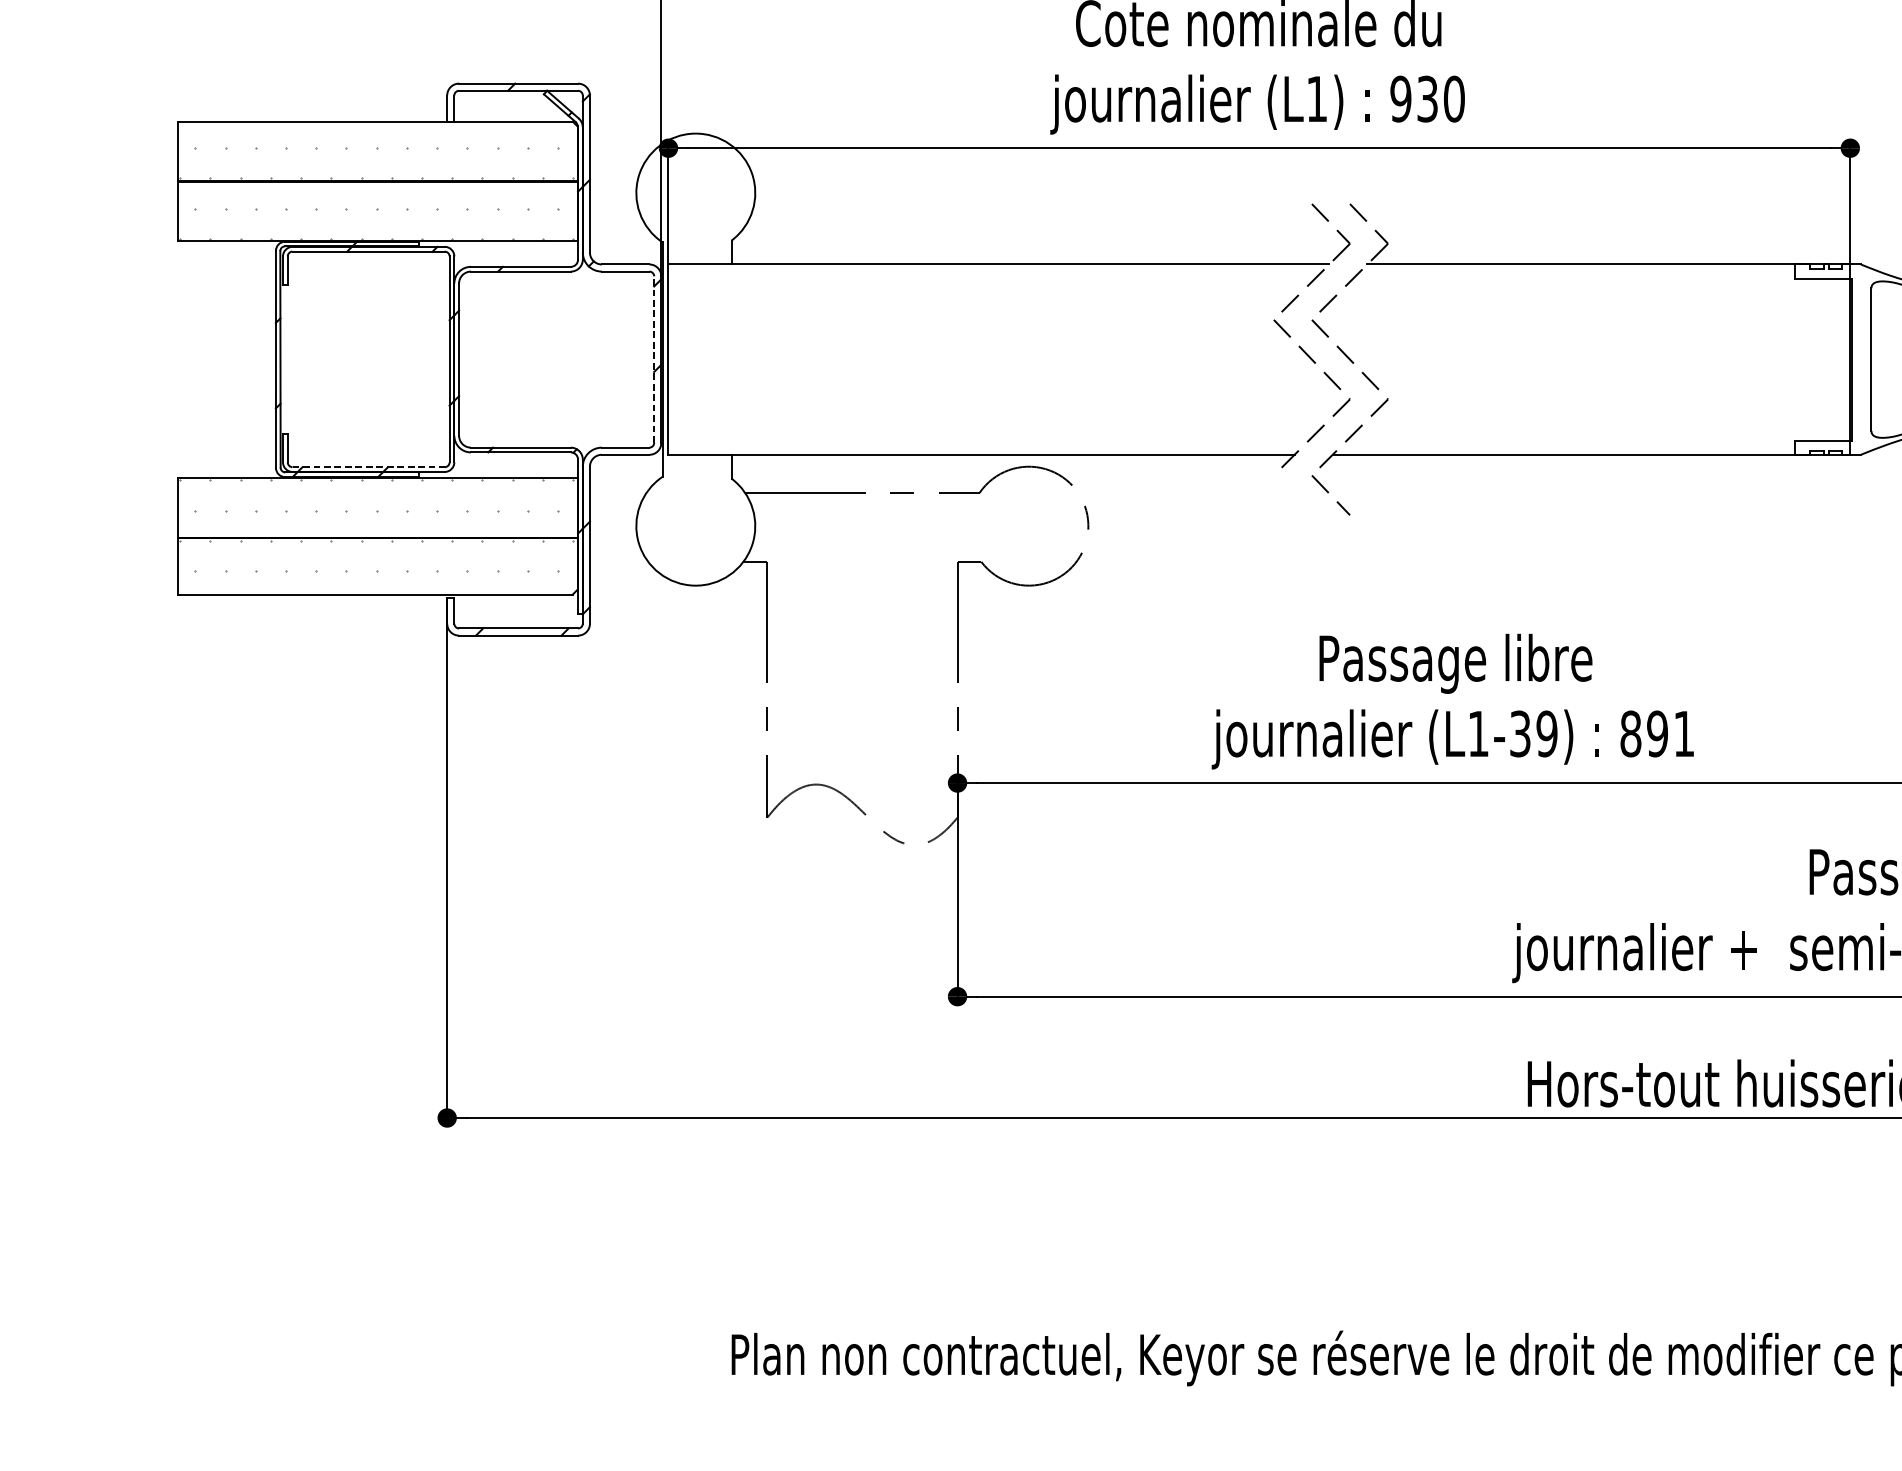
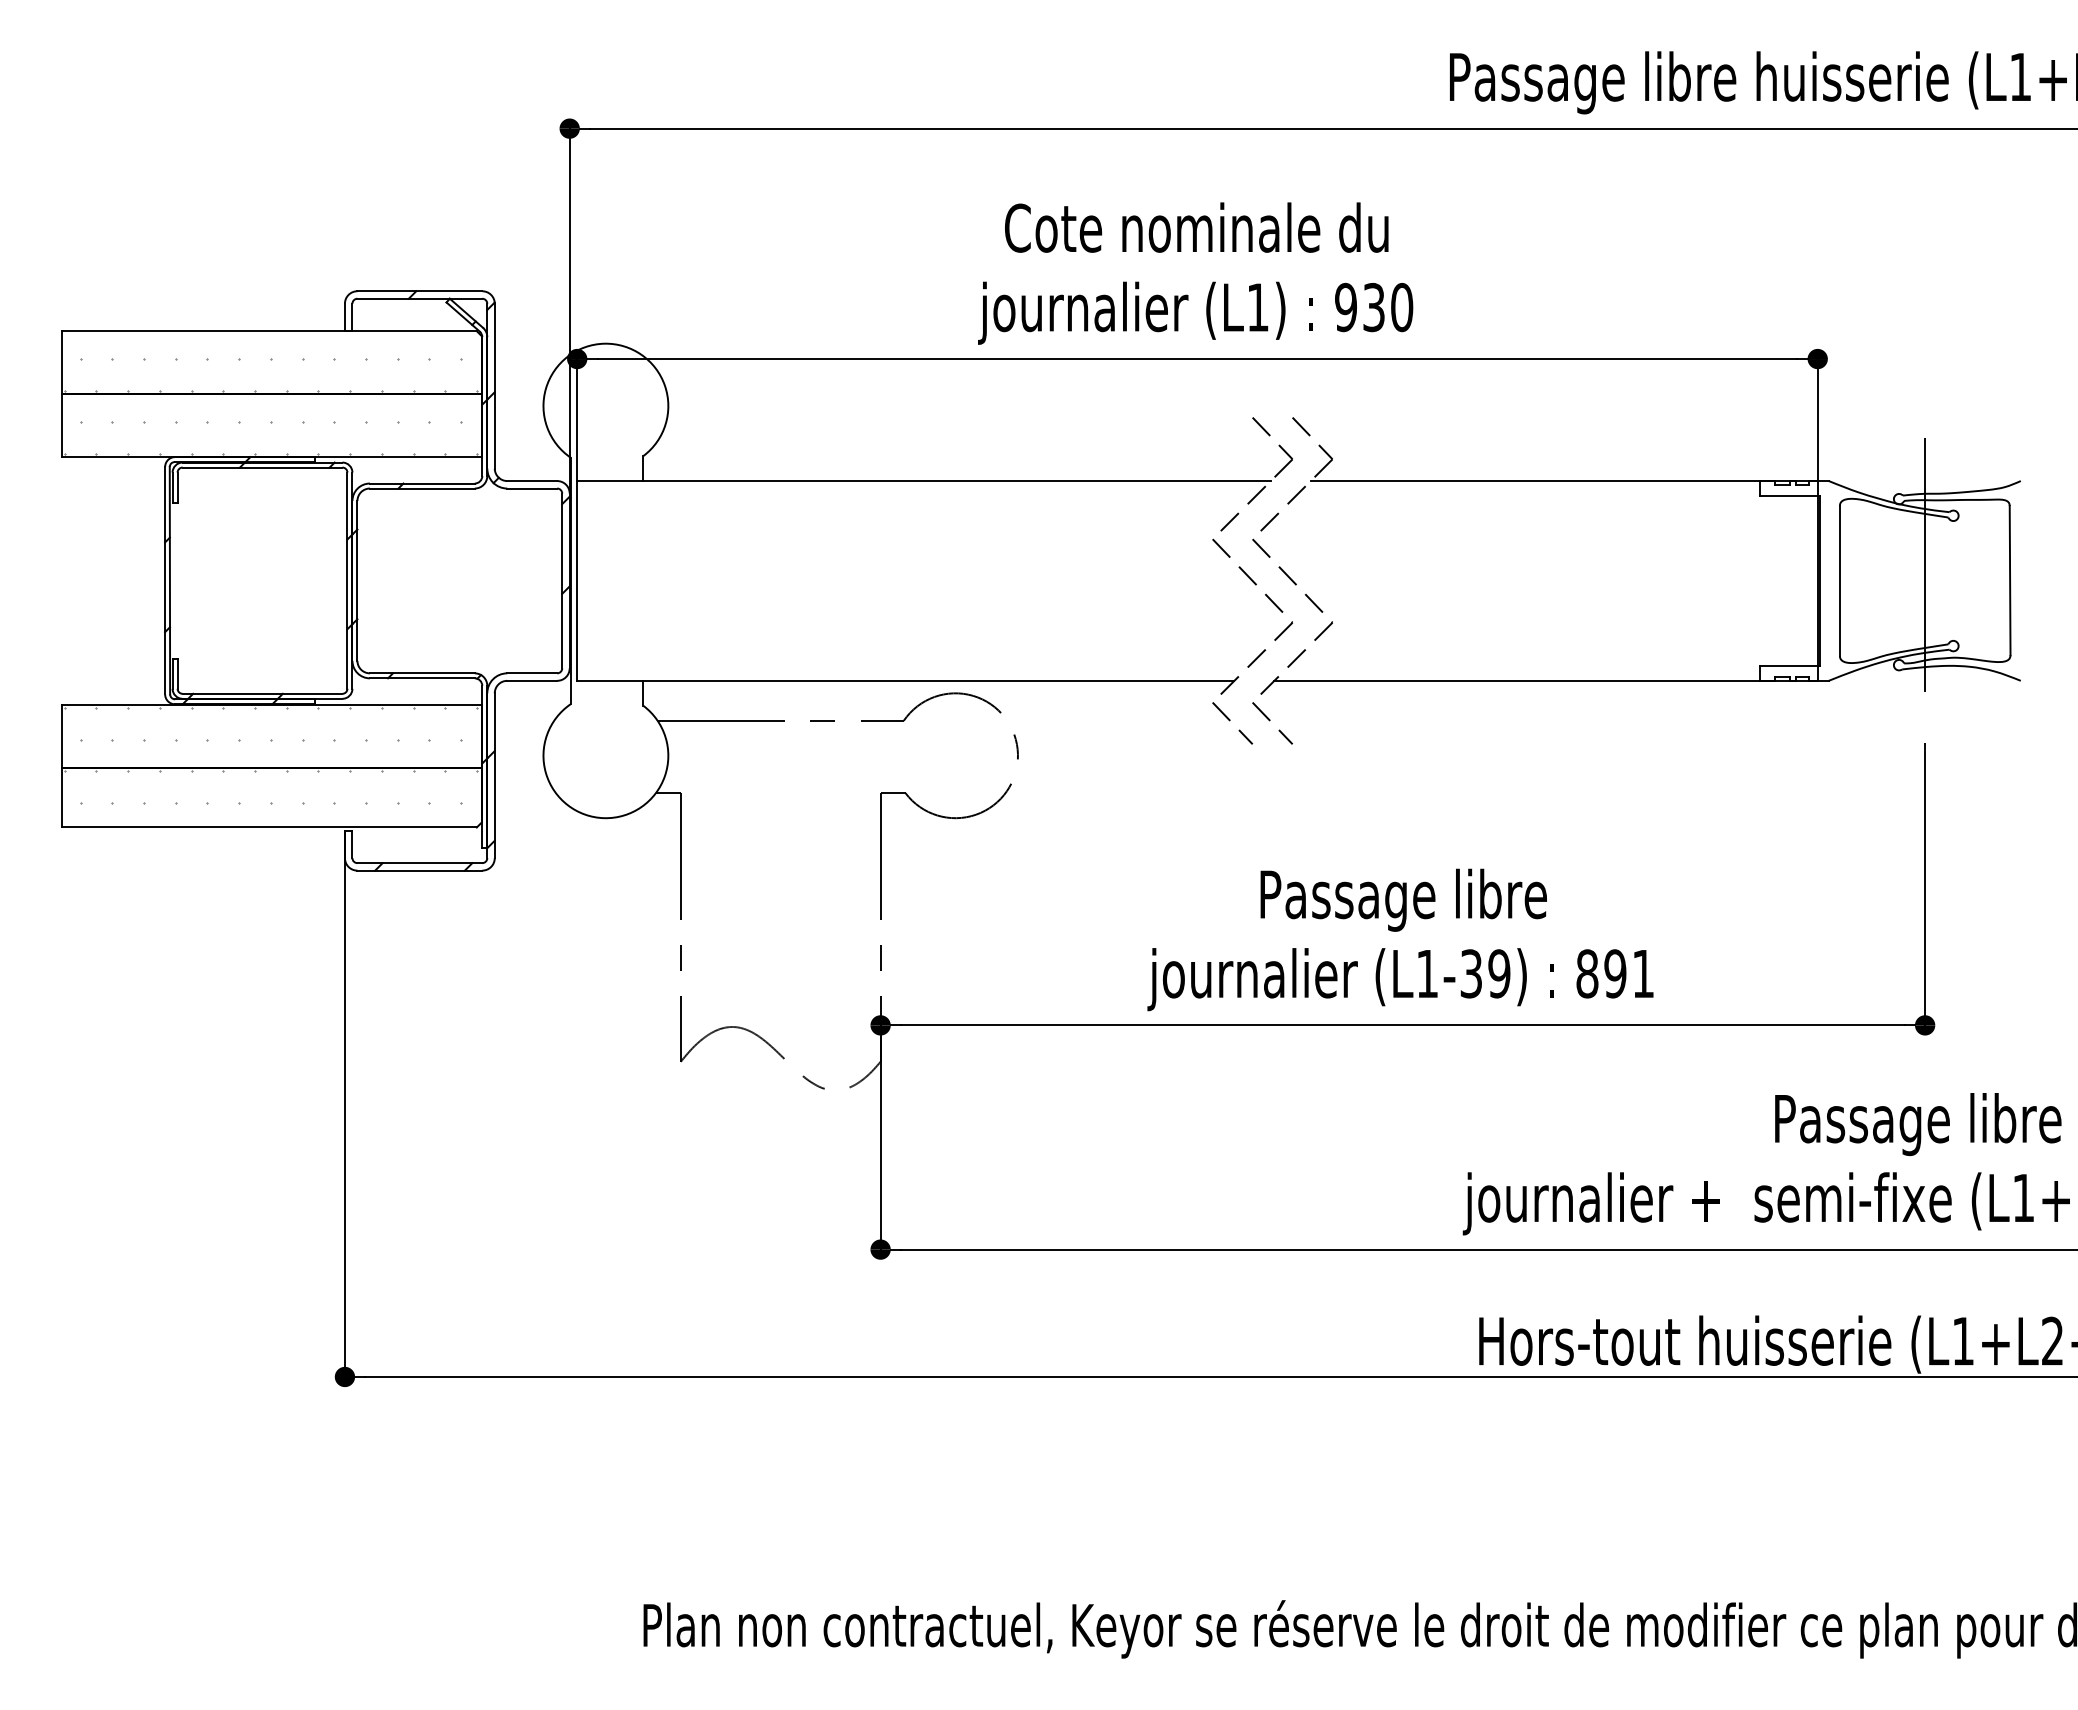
line: (654, 359) -> (562, 580), dashed -> solid
line: (368, 466) -> (262, 693), dashed -> solid
line: (1290, 492) -> (1230, 720), added

